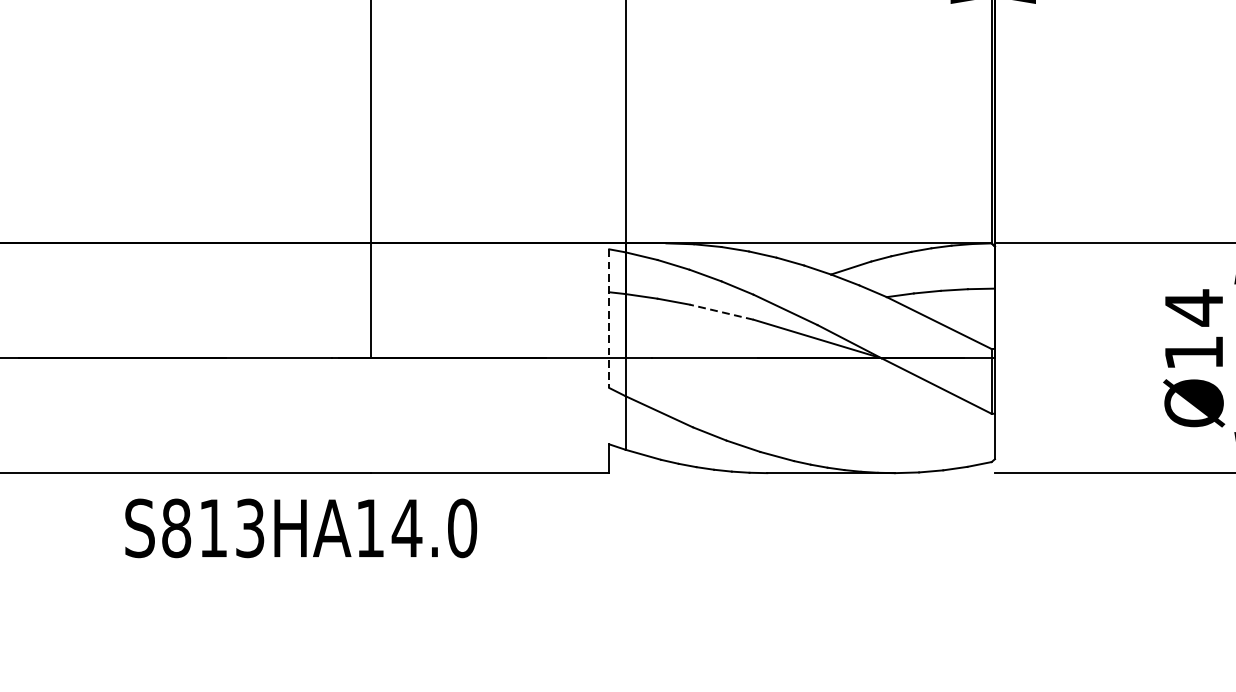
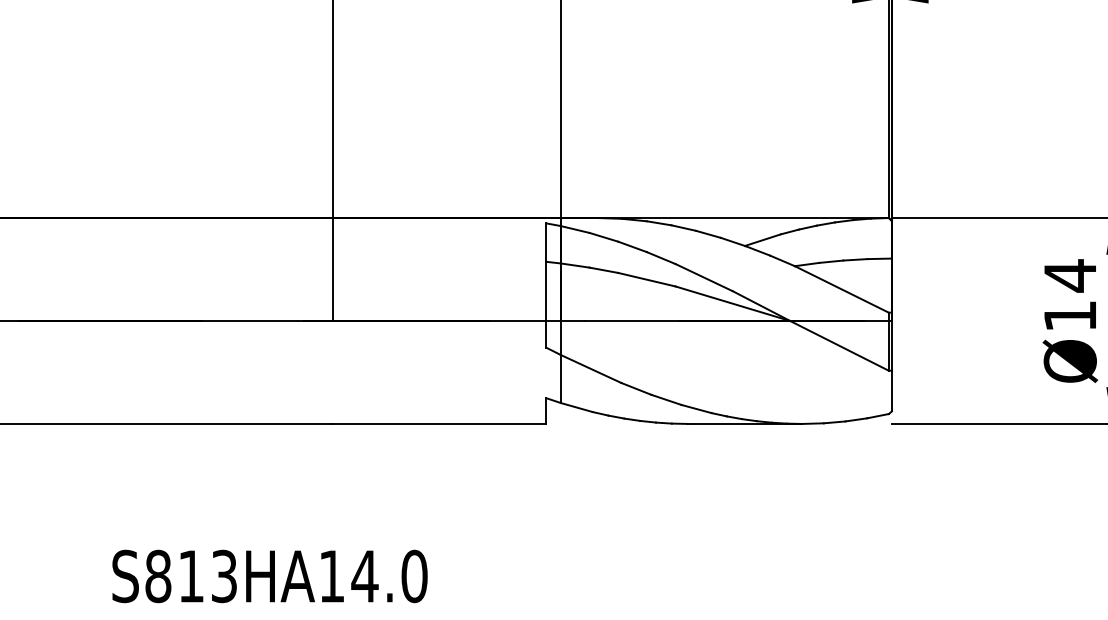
line: (721, 311) -> (646, 279), dashed -> solid
line: (609, 318) -> (546, 285), dashed -> solid
text: (300, 528) -> (269, 576), moved

